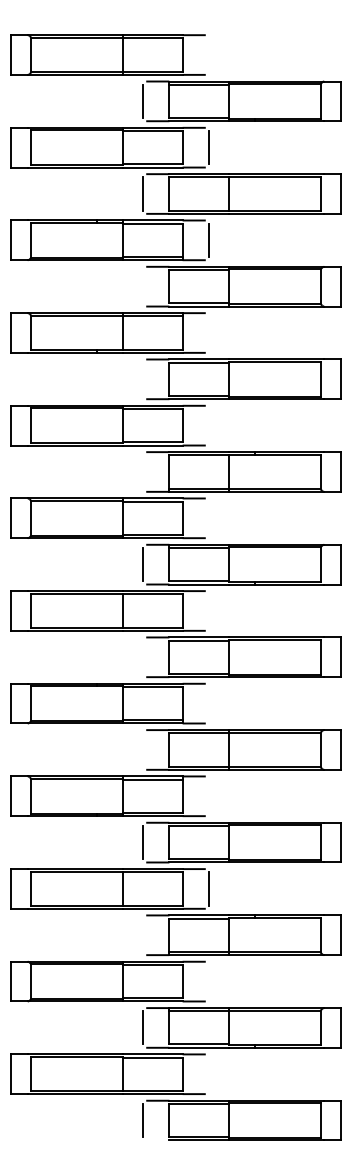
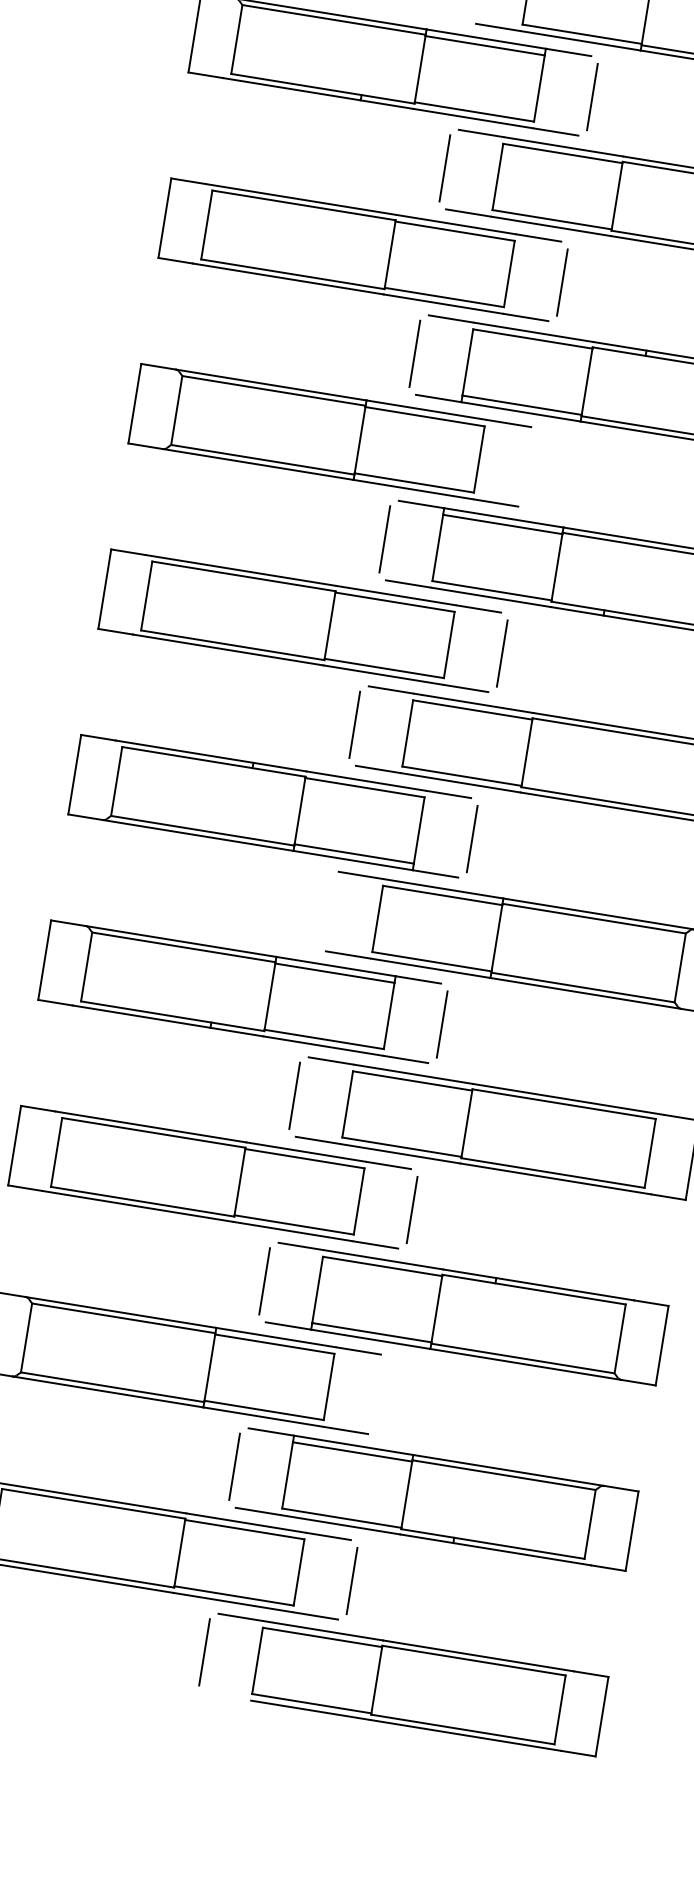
line: (209, 332) -> (593, 96), added
line: (142, 378) -> (444, 166), added
line: (209, 425) -> (563, 282), added
line: (142, 471) -> (414, 352), added
line: (209, 610) -> (503, 652), added
line: (142, 656) -> (354, 723), added
line: (209, 703) -> (473, 838), added
line: (209, 795) -> (443, 1023), added
line: (142, 934) -> (264, 1279), added
line: (209, 1073) -> (353, 1579), added

